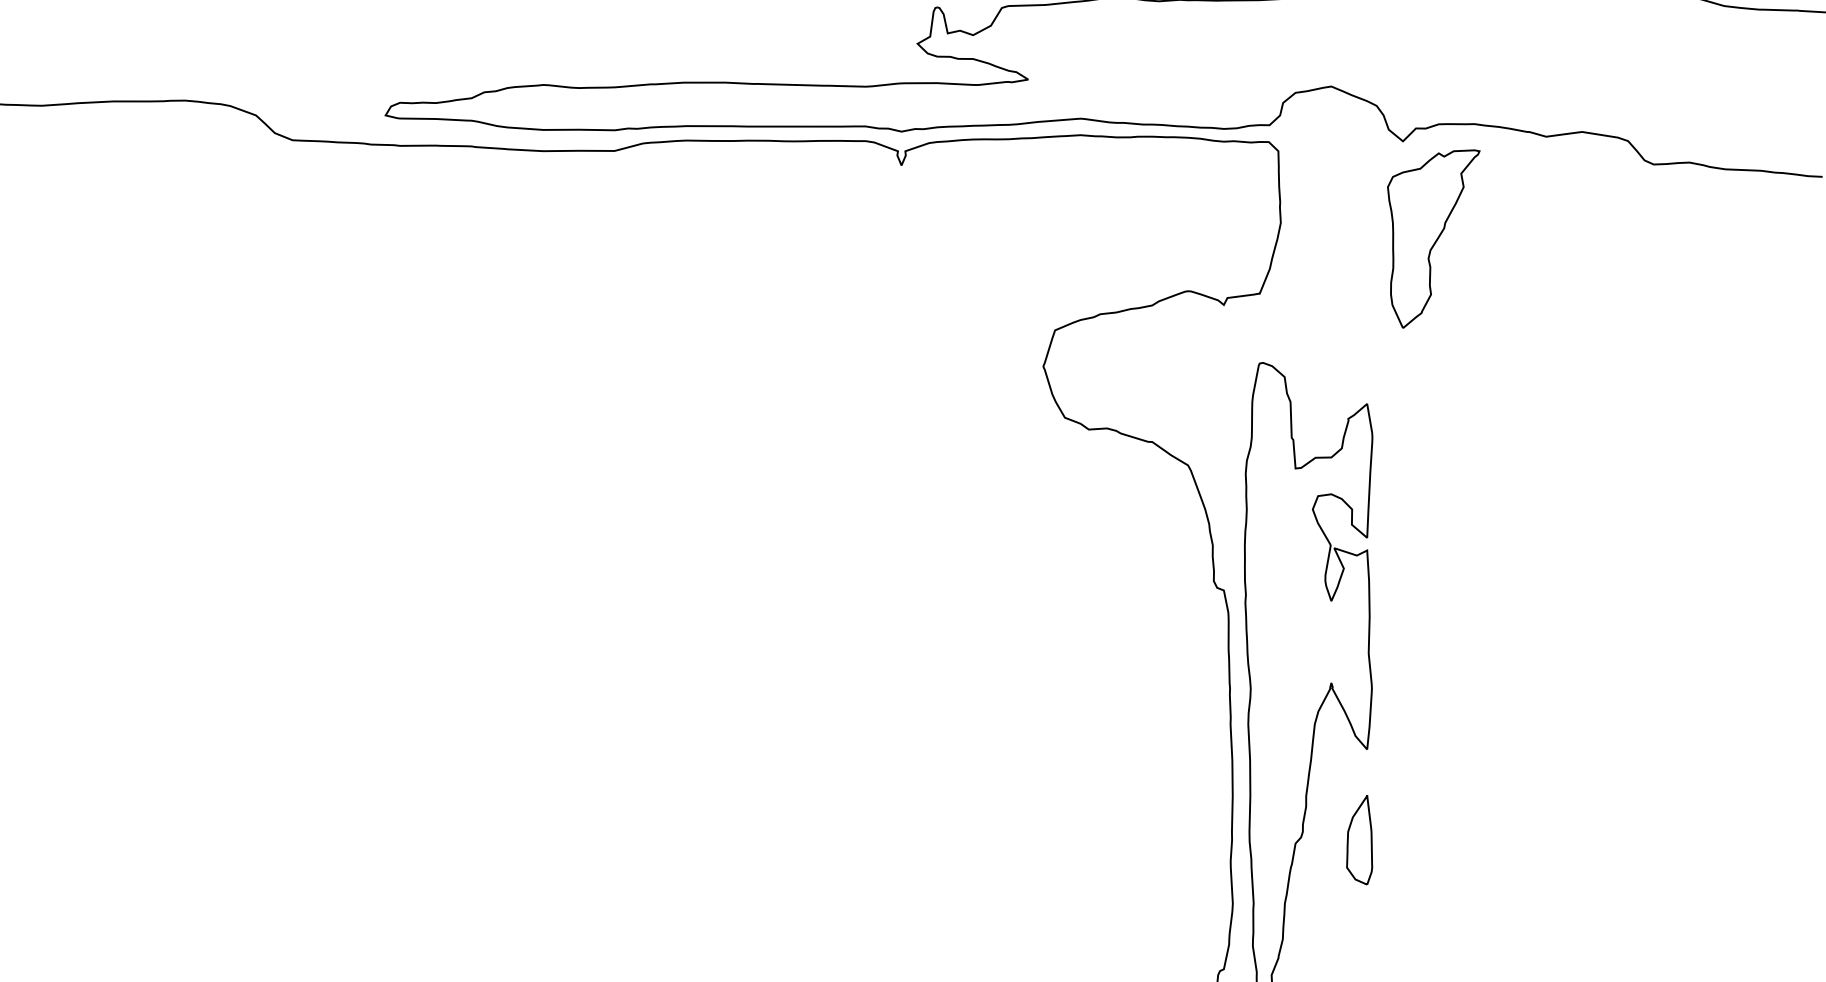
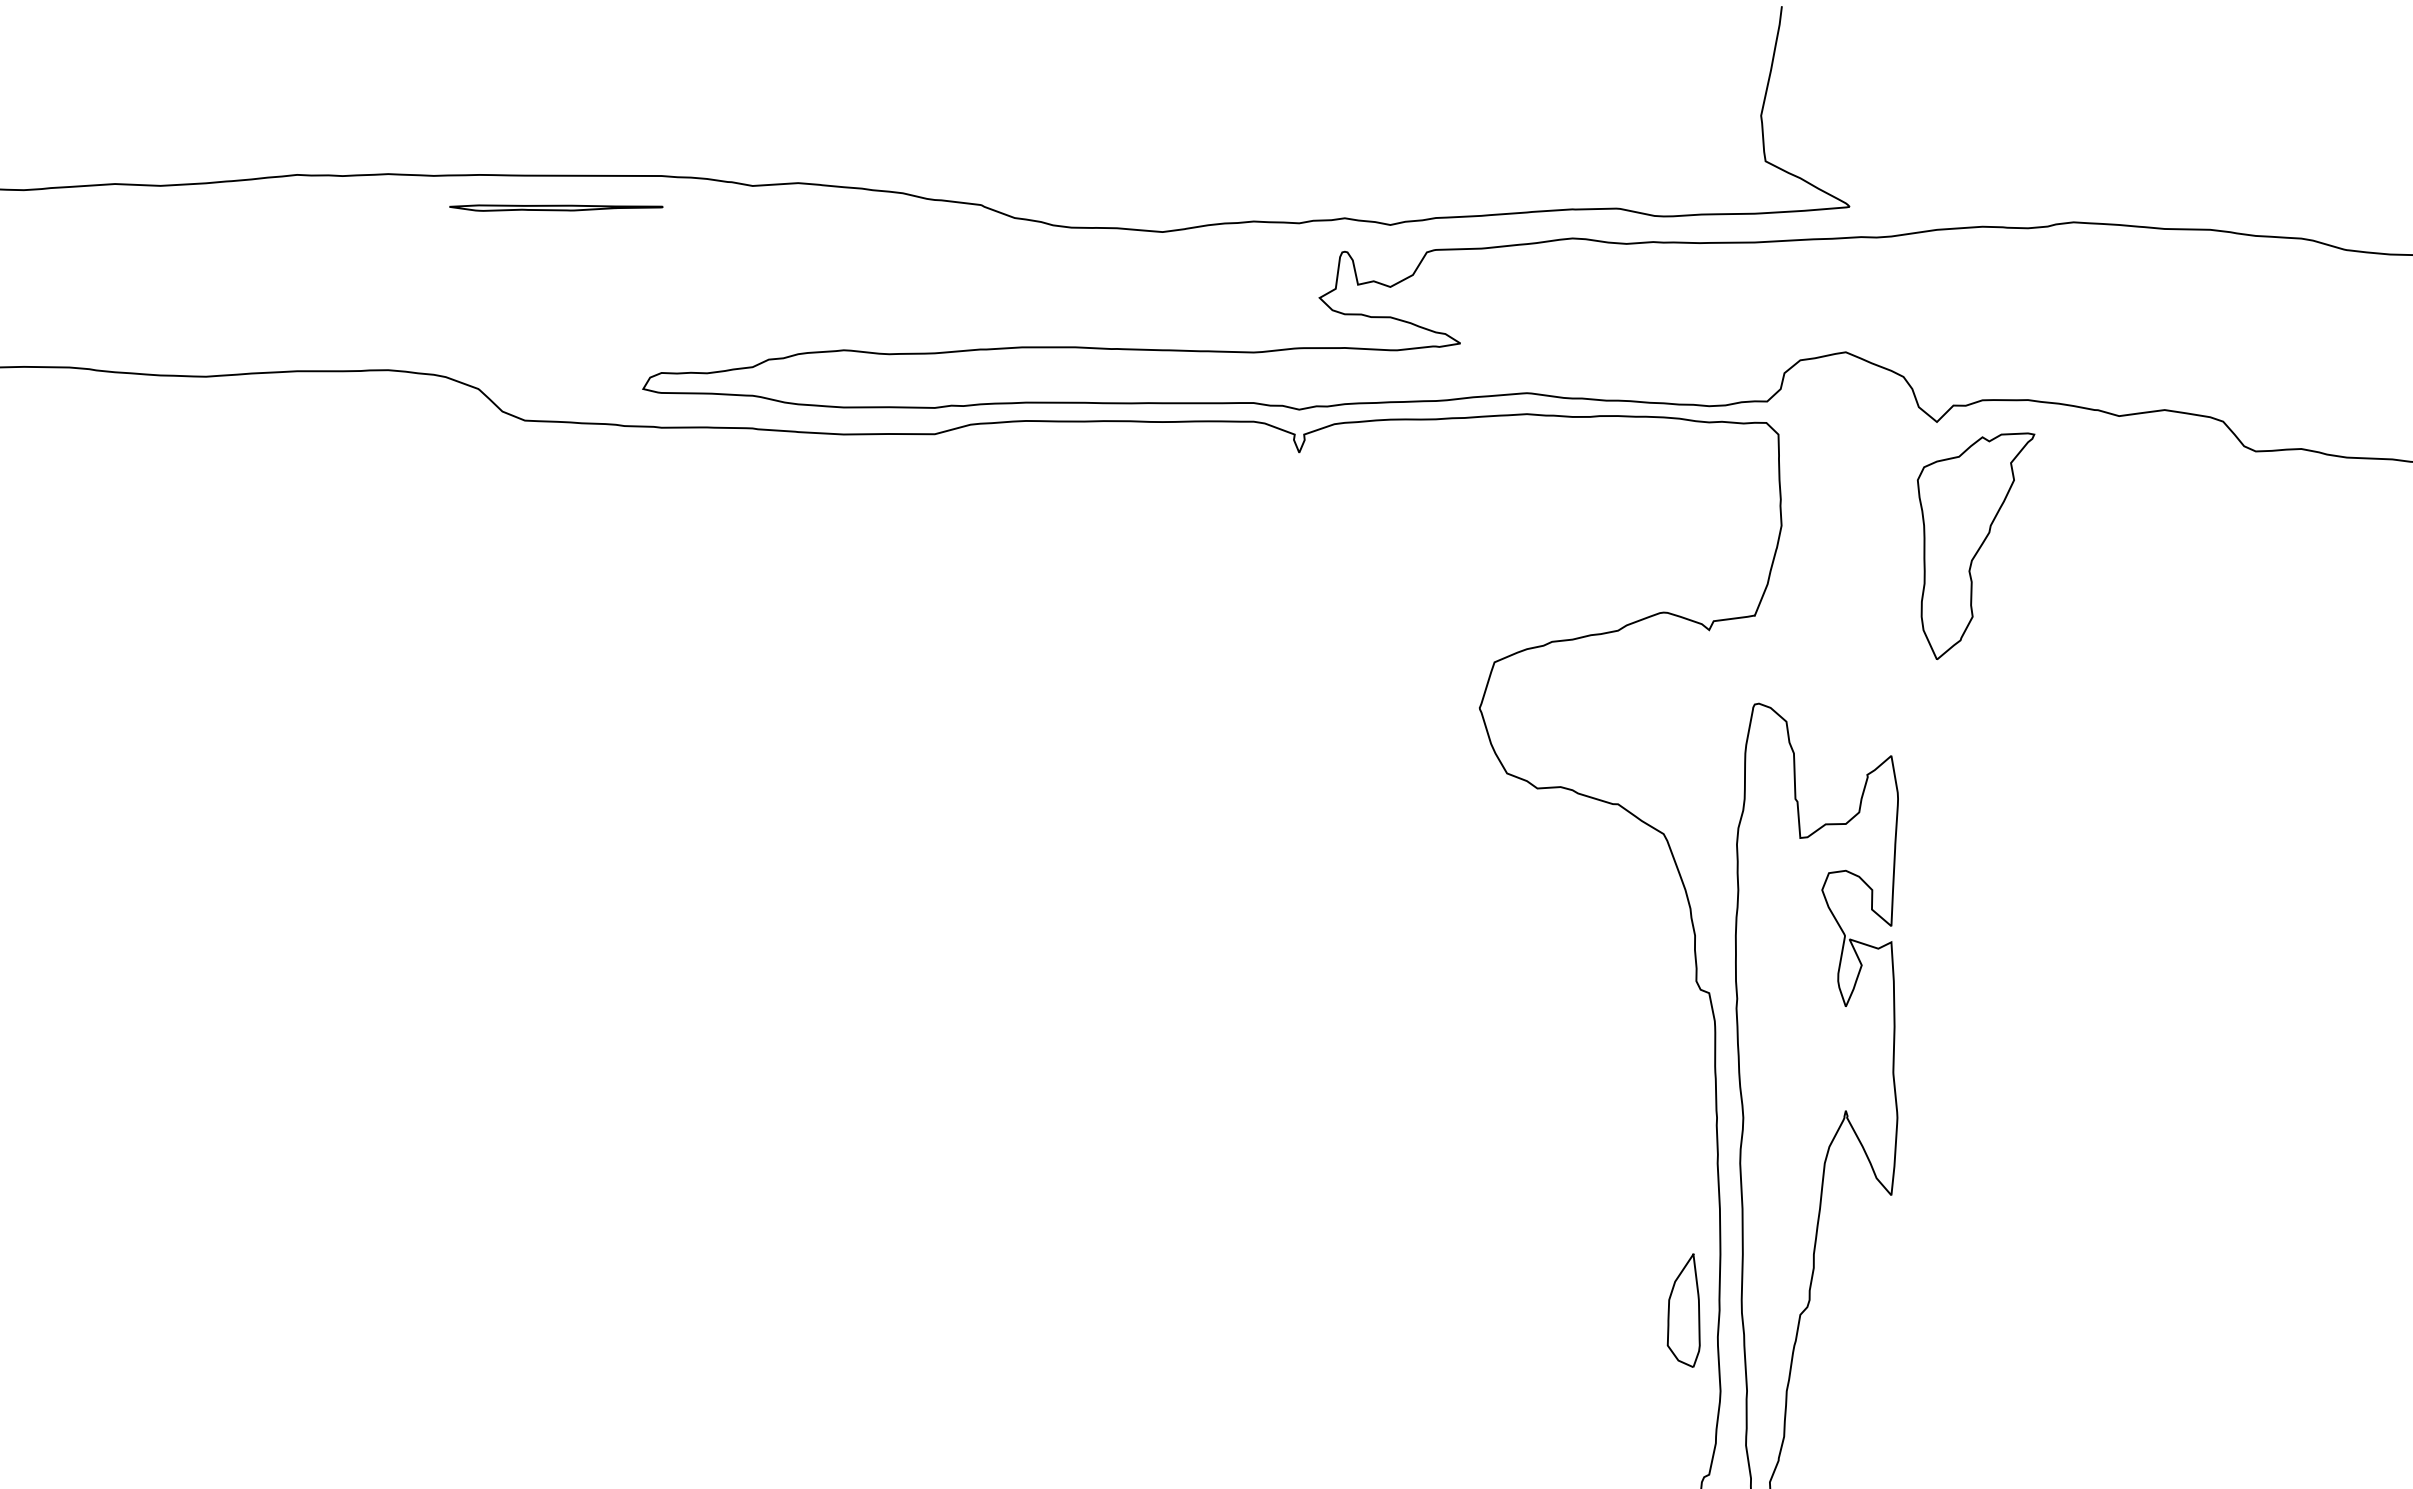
part: (1359, 840) -> (1683, 1310), moved

